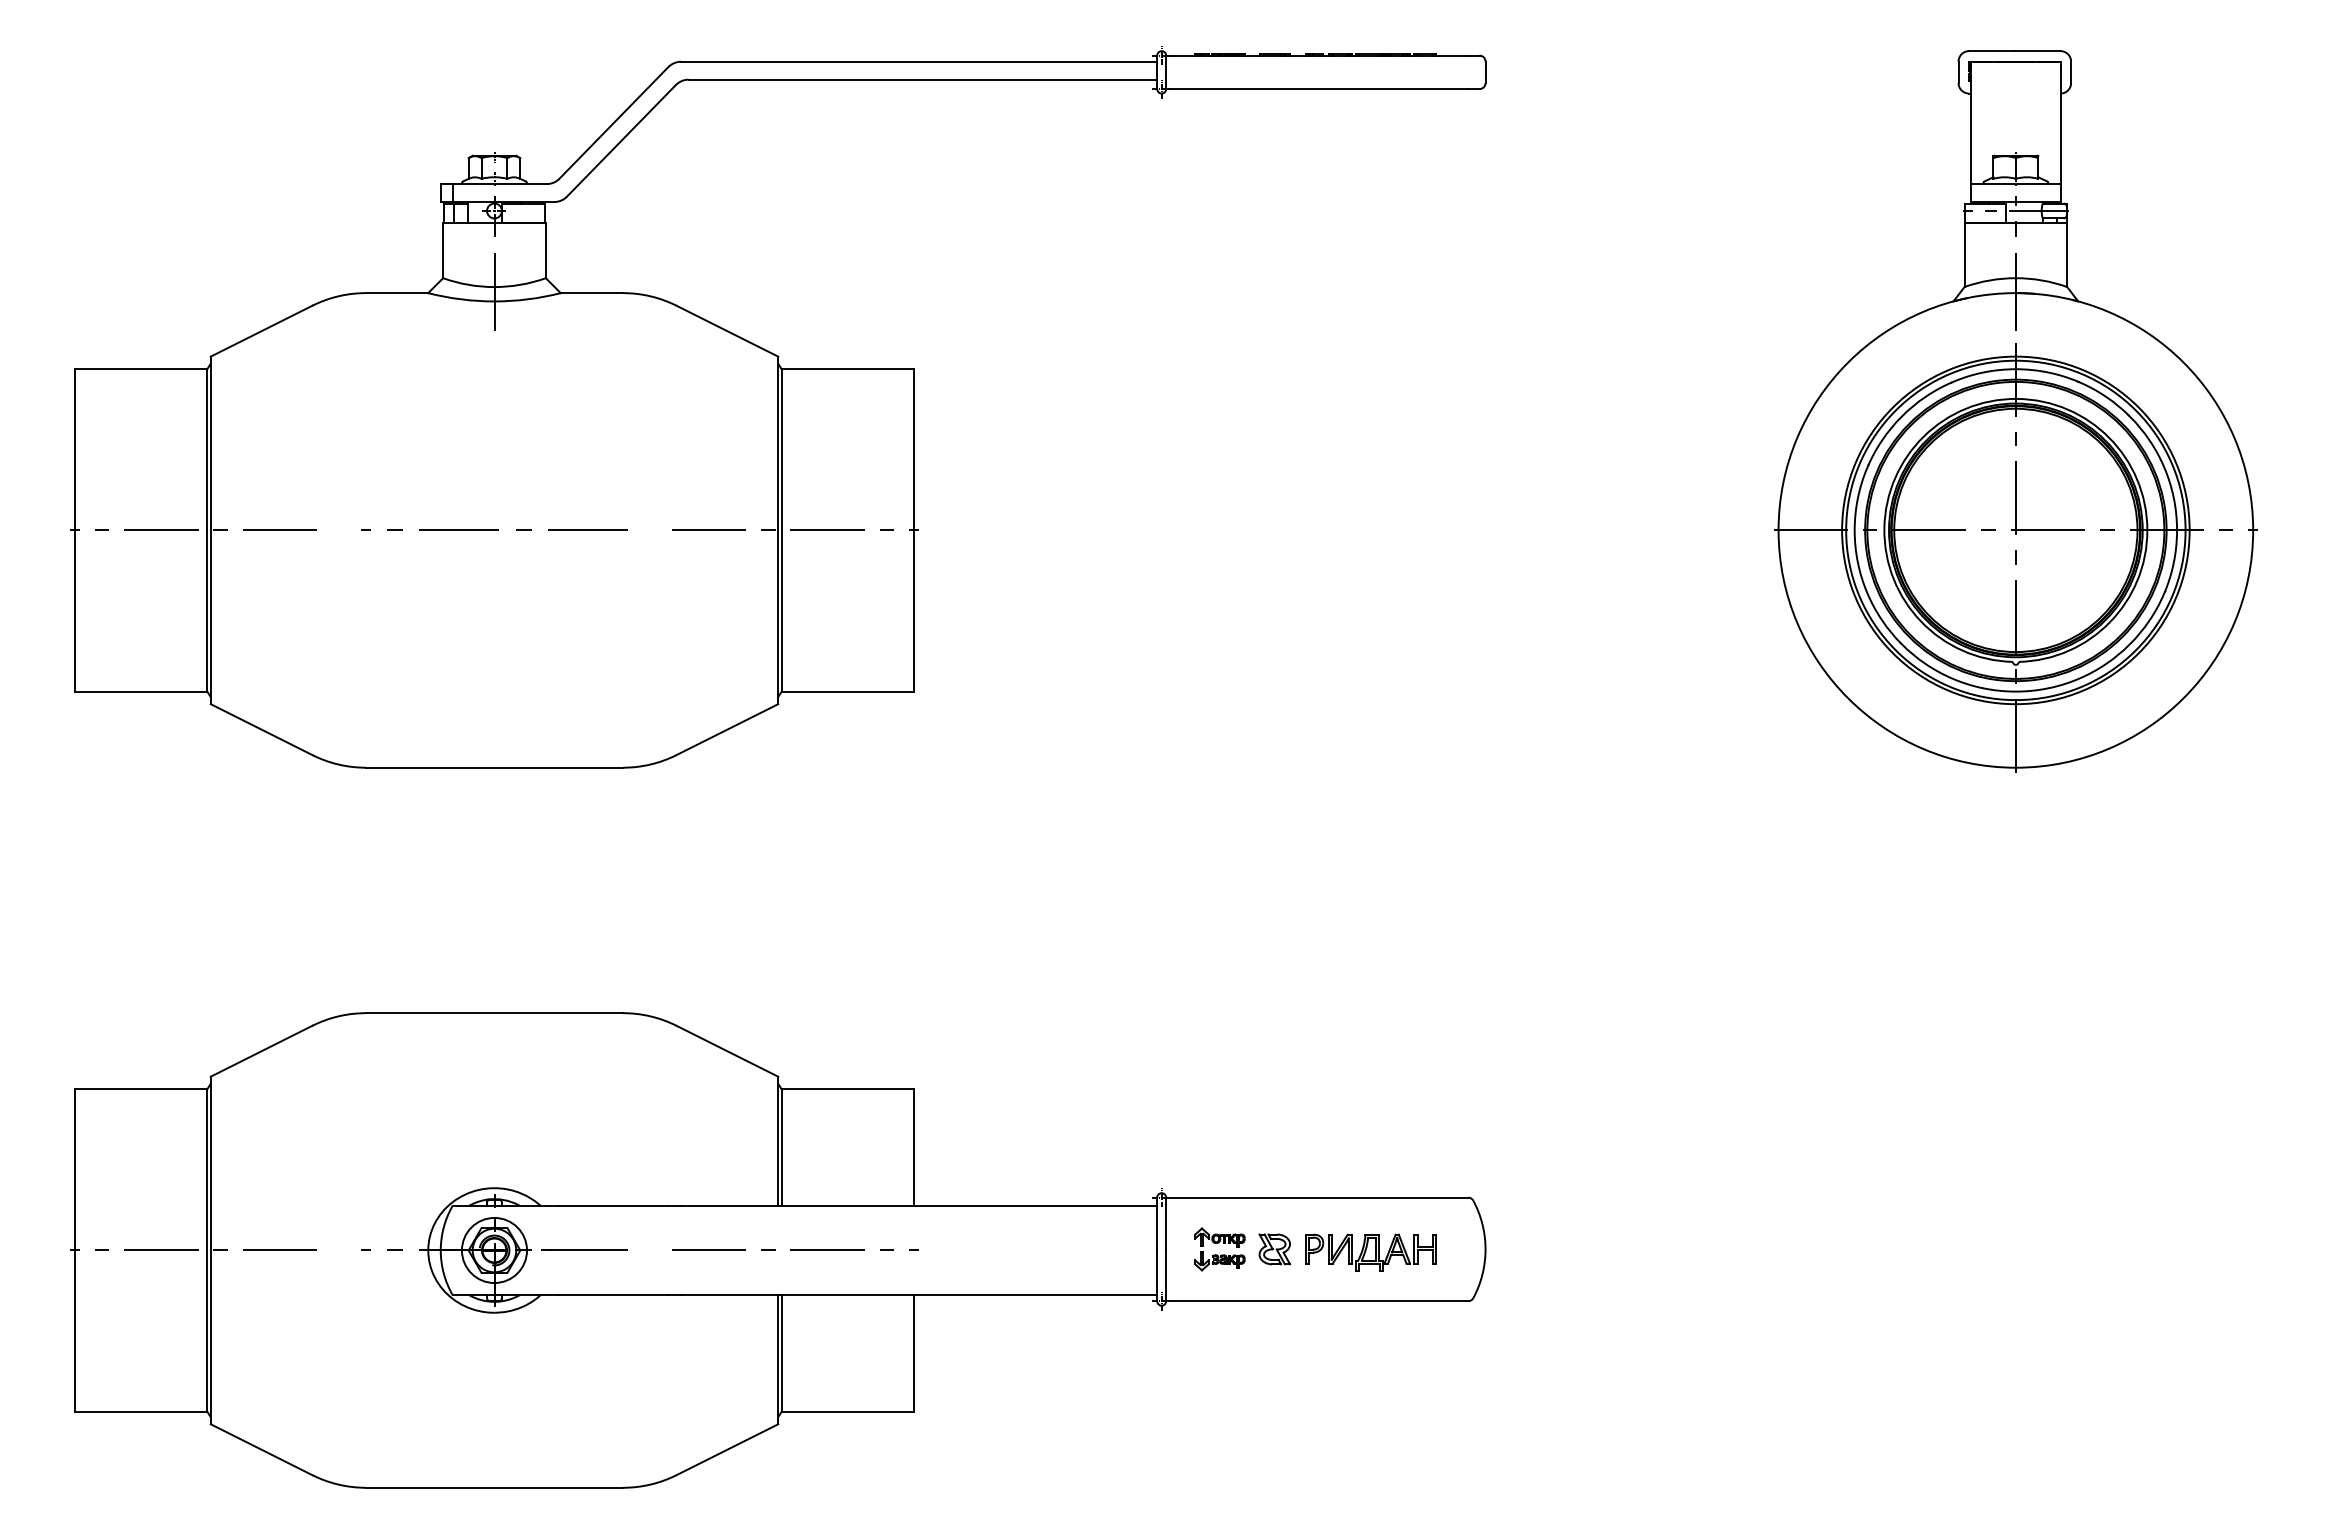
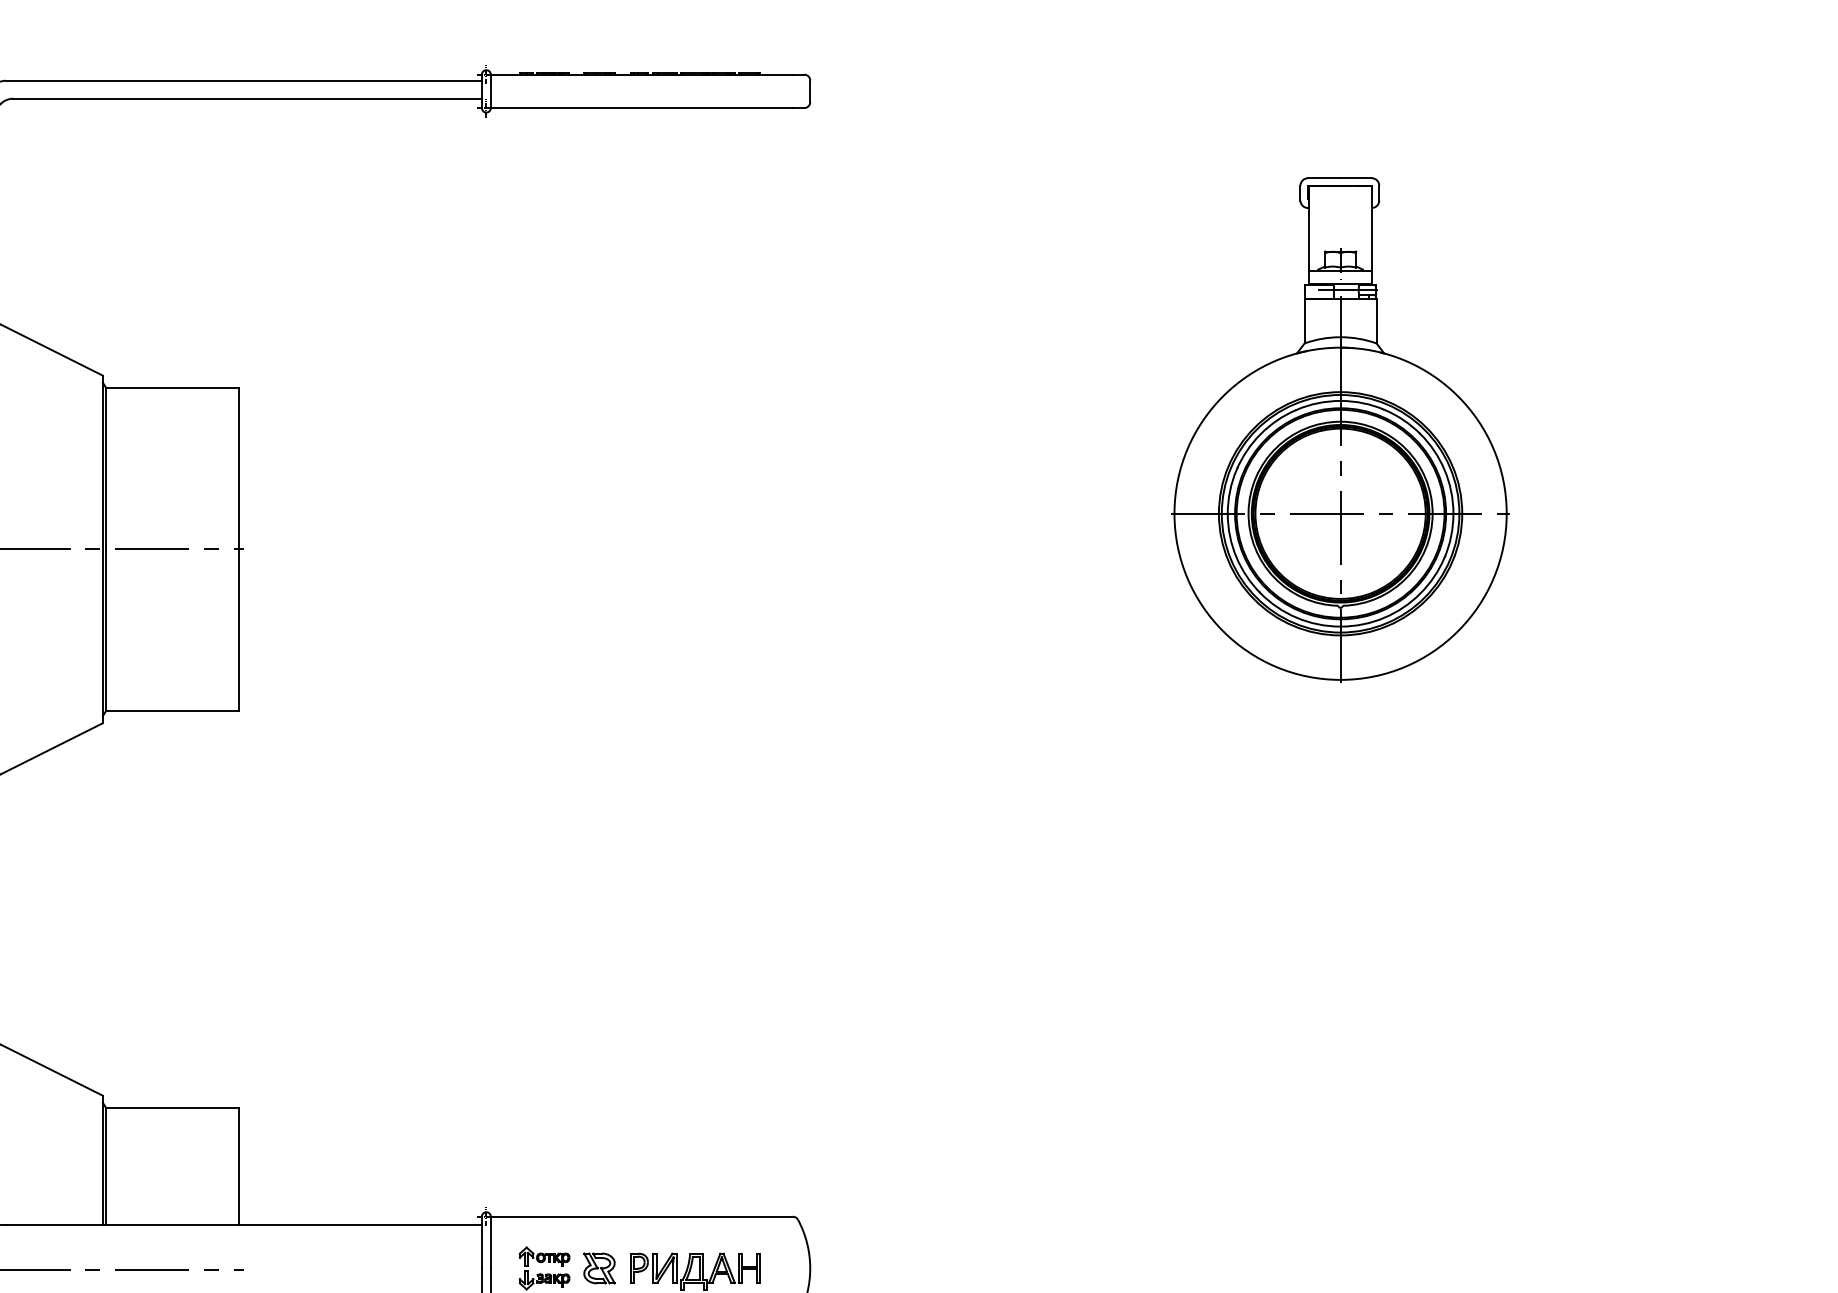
part: (2015, 411) -> (1340, 430), size x0.7

